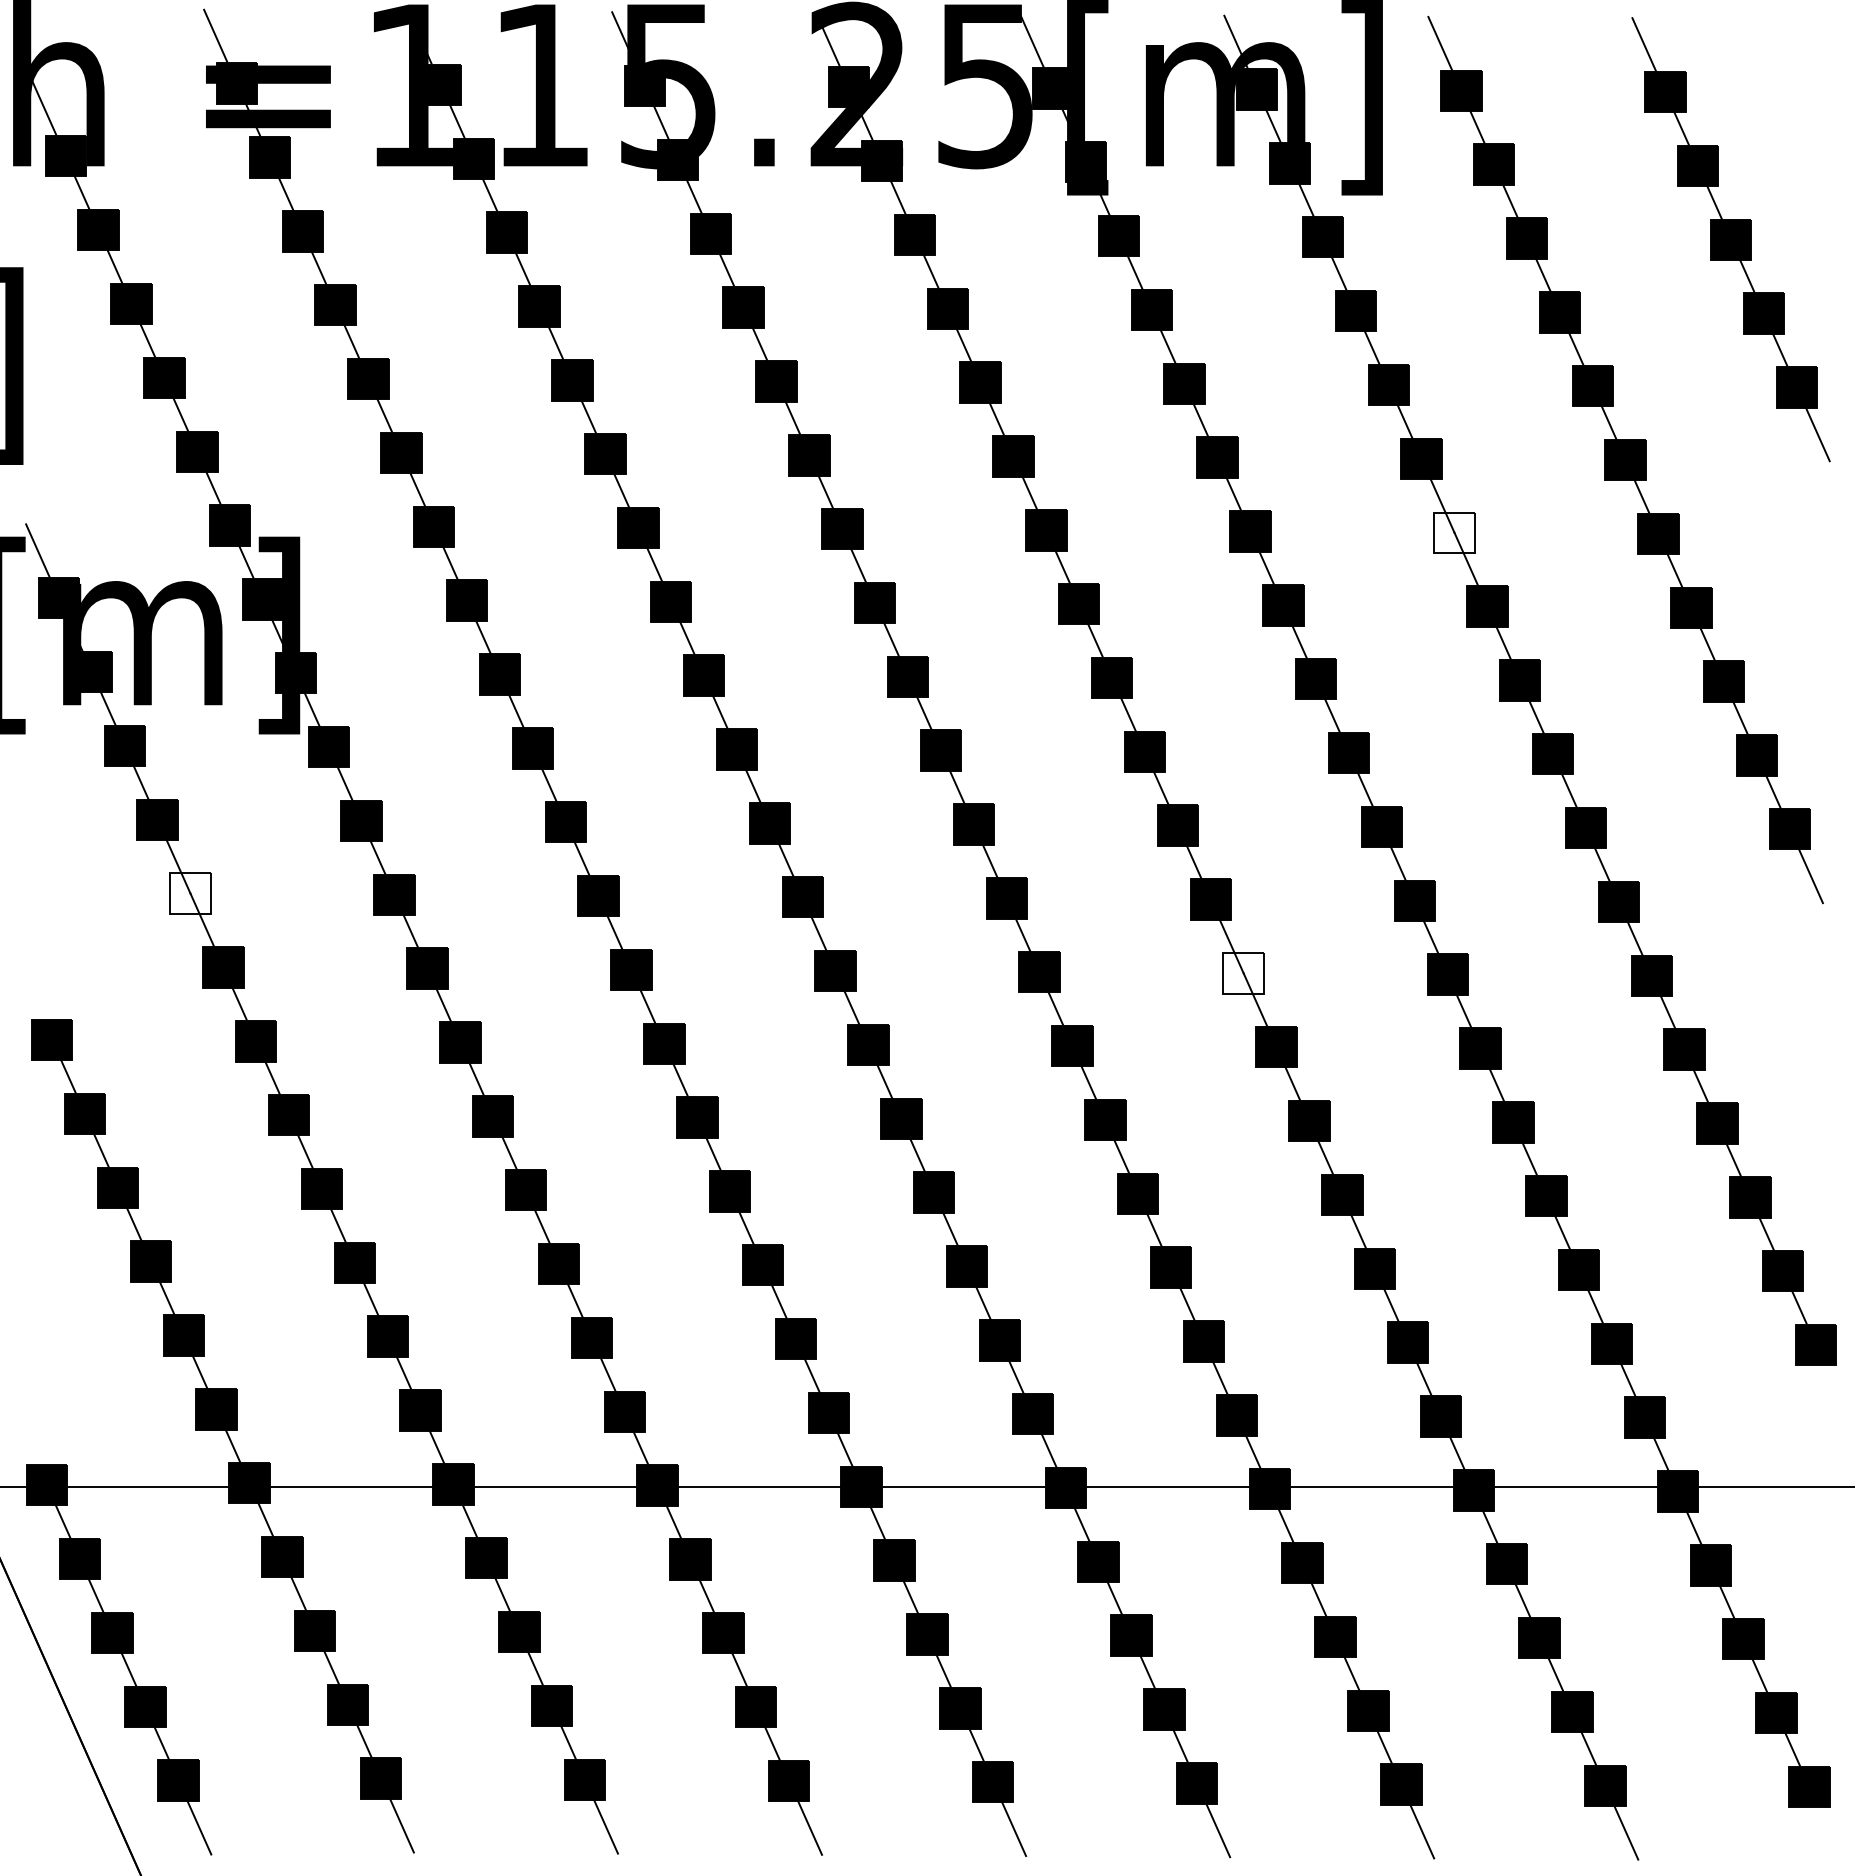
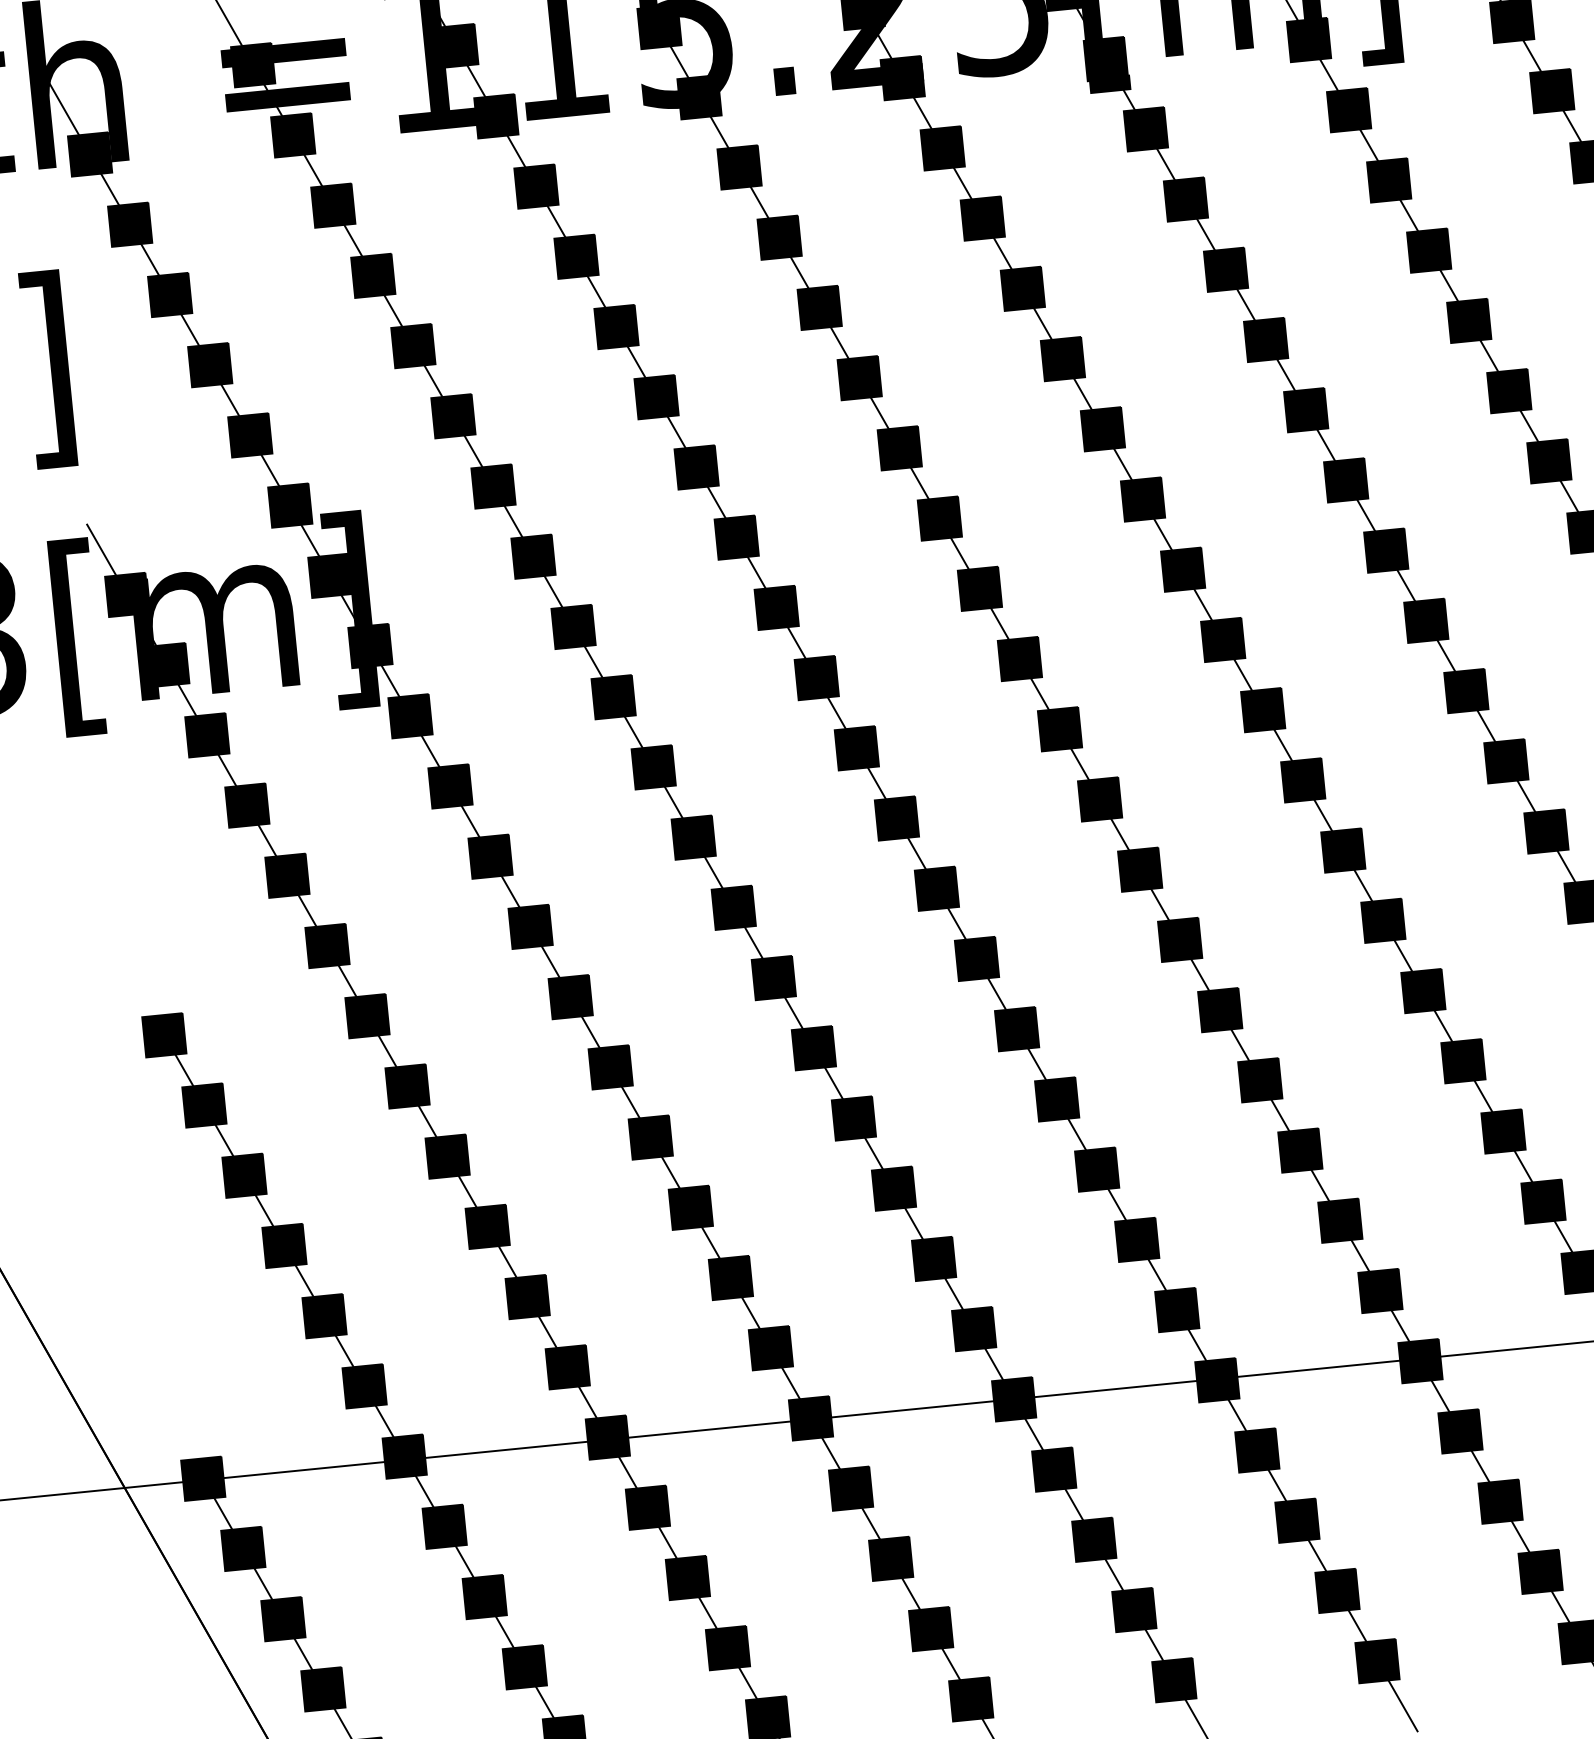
fill: (1454, 532) -> (1509, 390), added
fill: (190, 893) -> (287, 875), added
fill: (1243, 973) -> (1343, 850), added

